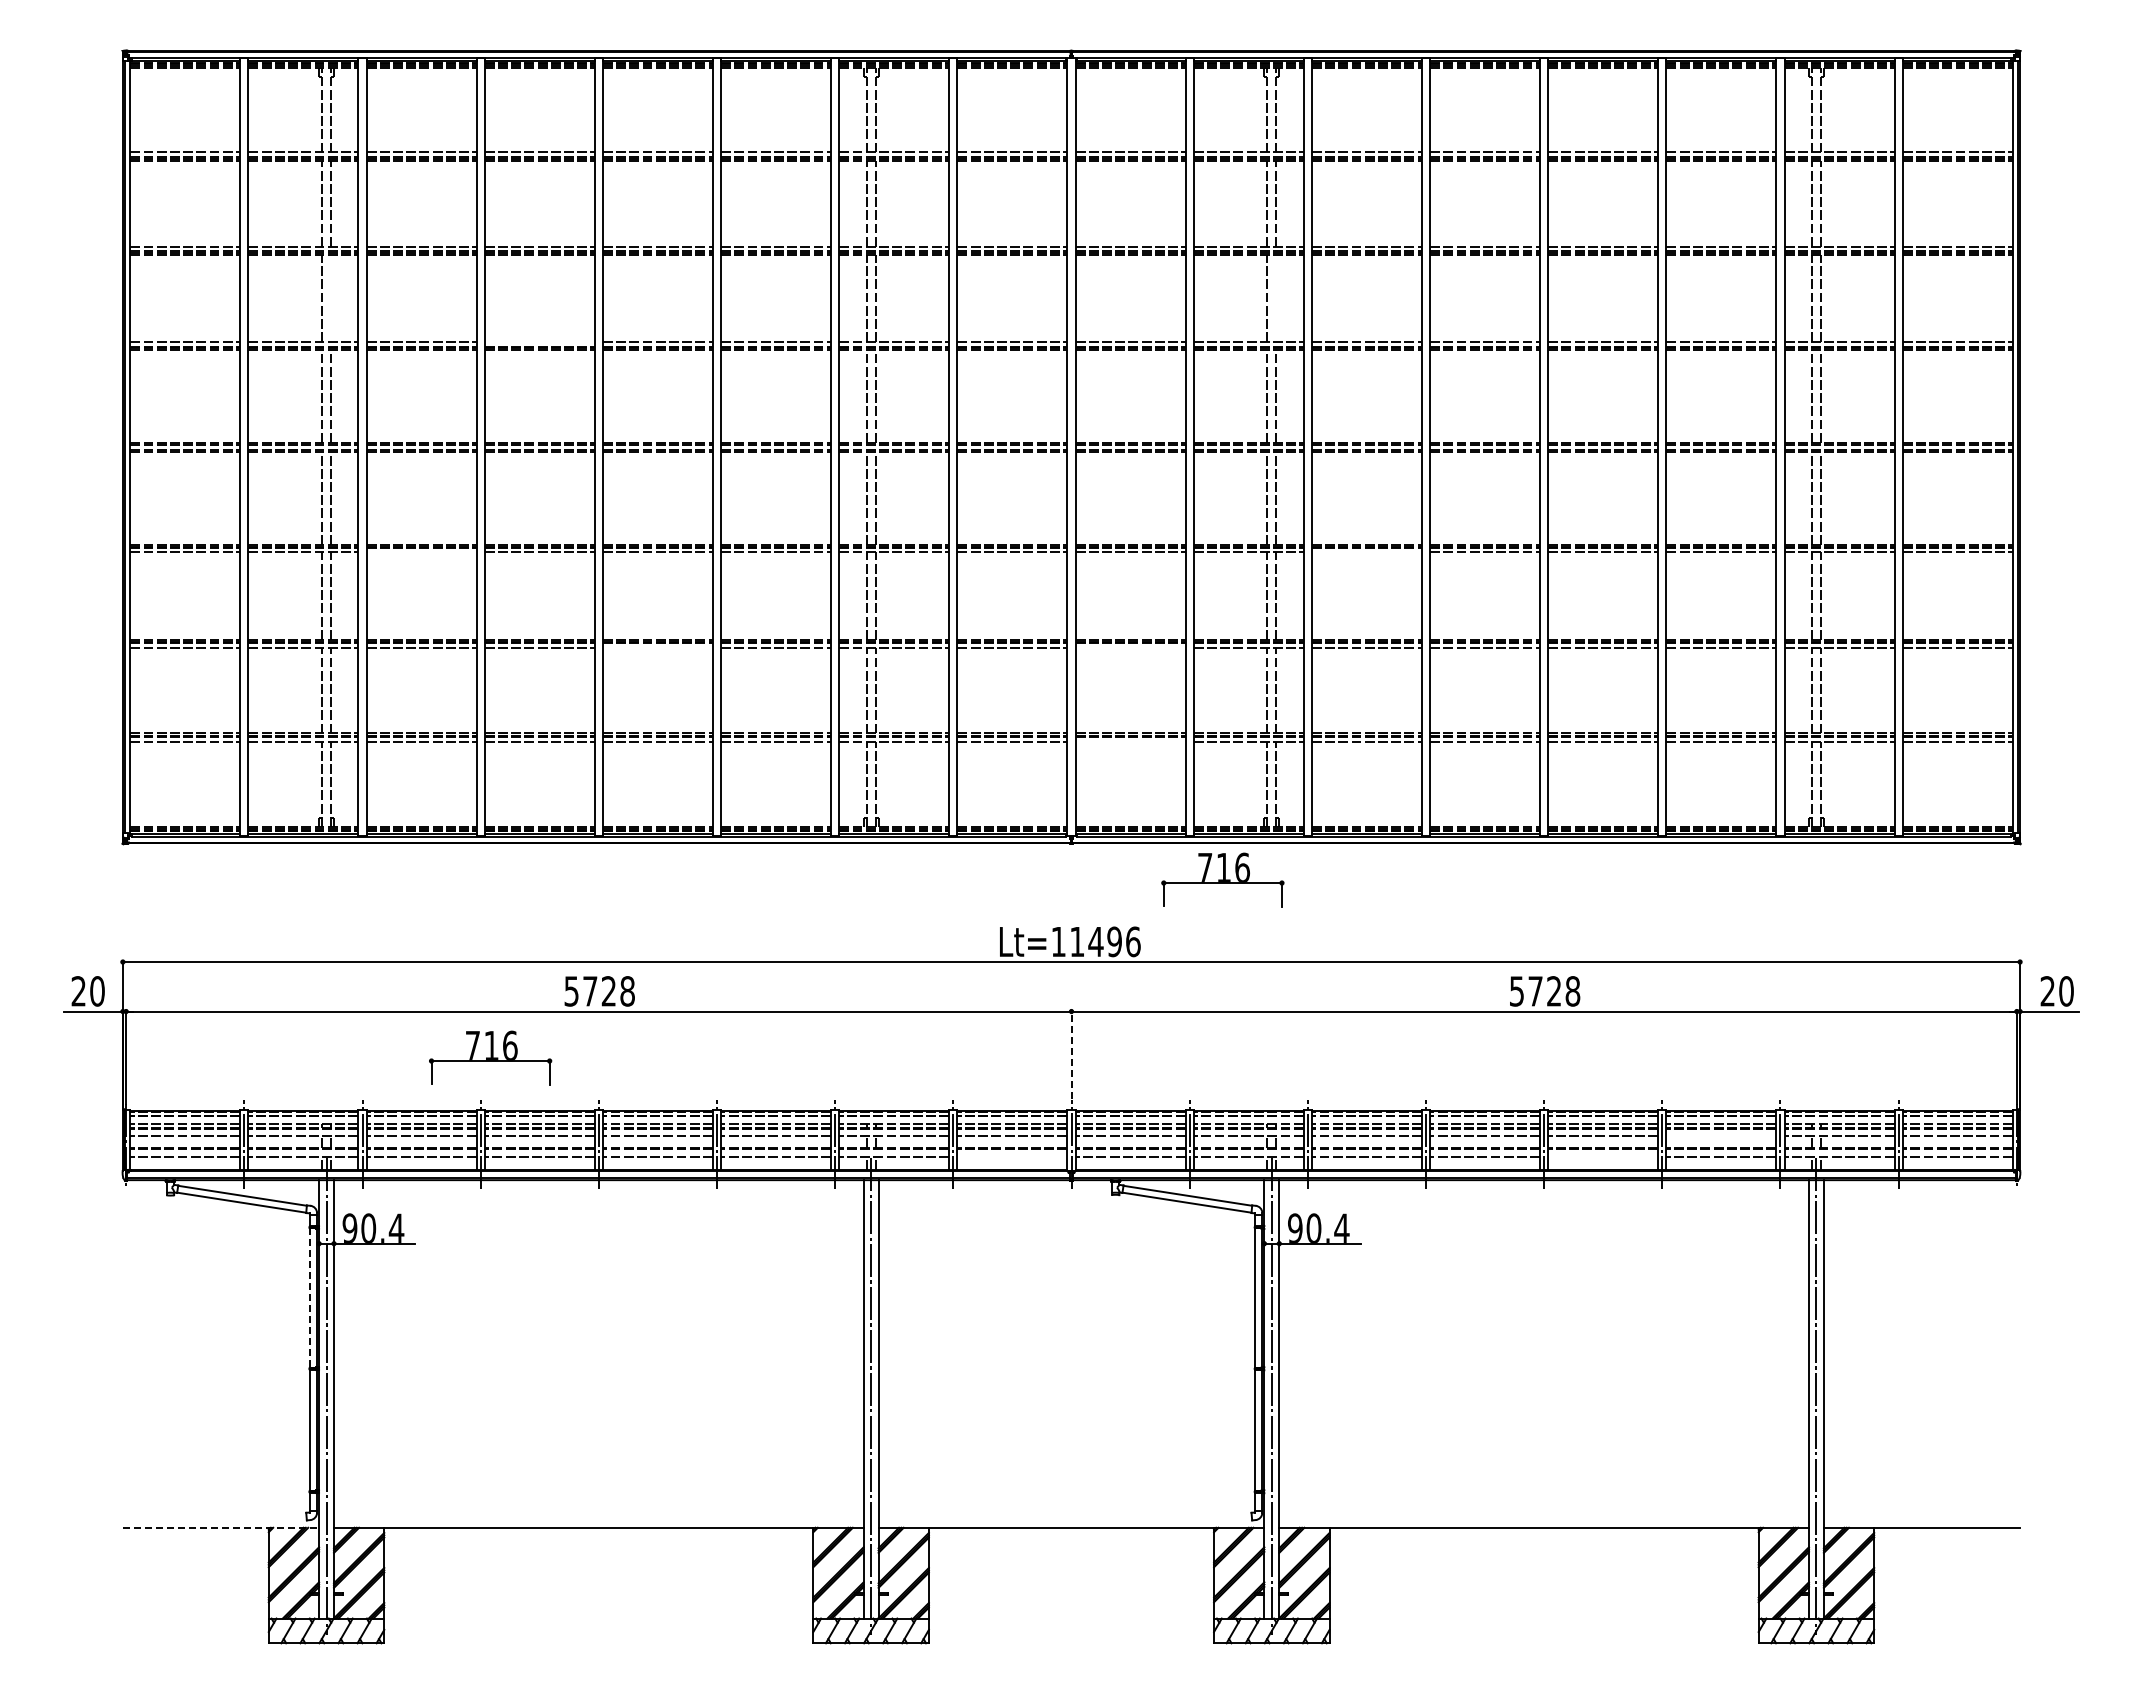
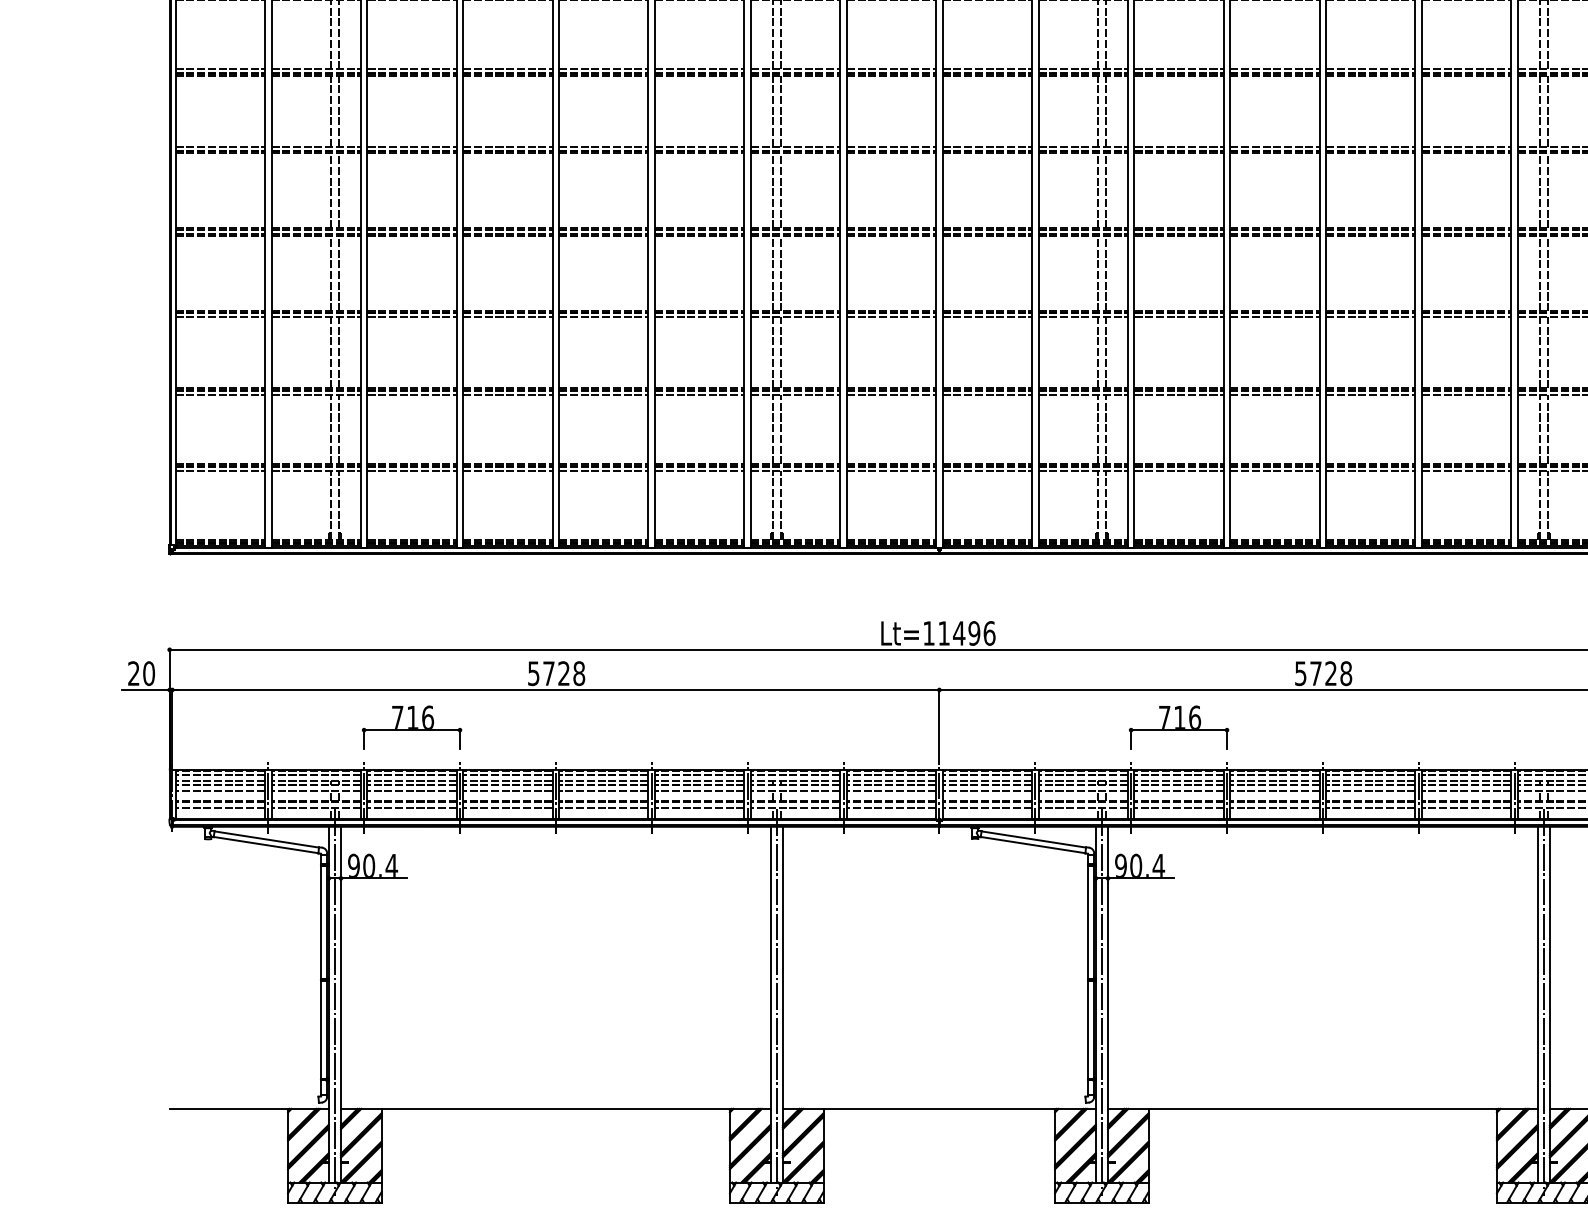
line: (331, 298) -> (338, 111), added
line: (1276, 298) -> (1105, 111), added
line: (539, 342) -> (507, 147), added
line: (421, 552) -> (411, 317), added
line: (1366, 552) -> (1178, 317), added
line: (657, 647) -> (603, 394), added
line: (1130, 647) -> (987, 394), added
line: (1130, 742) -> (987, 471), added
part: (1222, 879) -> (1178, 727), moved
line: (1071, 1054) -> (939, 724), dashed -> solid
part: (490, 1057) -> (411, 727), moved
line: (1721, 1136) -> (1466, 791), added
line: (1012, 1156) -> (891, 807), added
line: (1603, 1156) -> (1371, 807), added
line: (309, 1298) -> (321, 922), dashed -> solid
line: (221, 1527) -> (249, 1108), dashed -> solid

